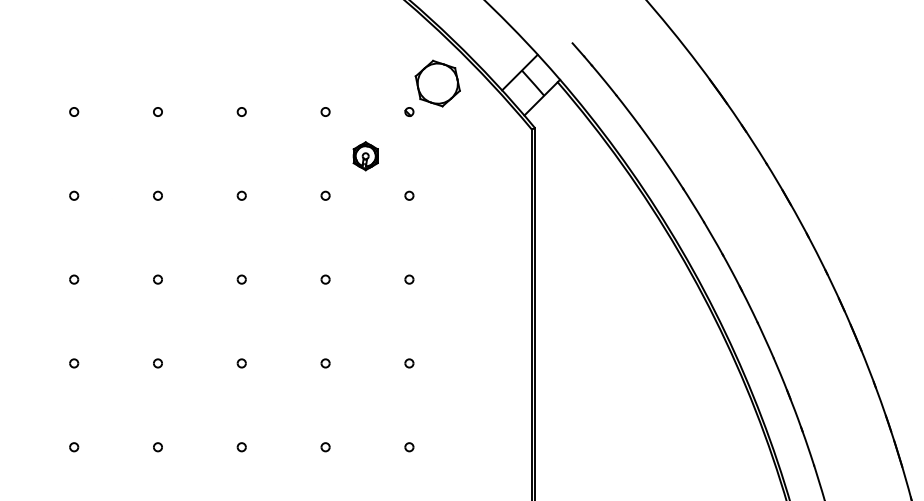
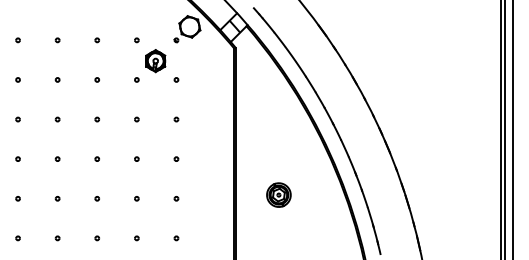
part: (365, 156) -> (155, 61), size x1.67
part: (625, 438) -> (278, 194), added

